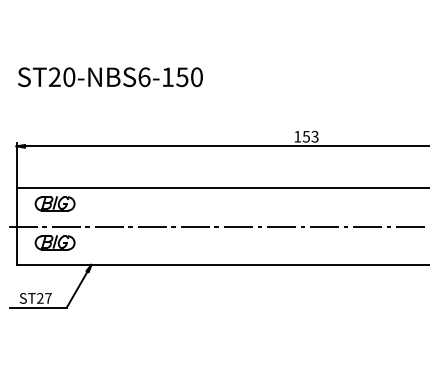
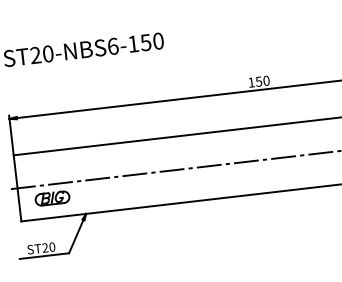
text: (314, 136) -> (265, 80), 153 -> 150
part: (54, 203) -> (48, 164), removed
text: (48, 298) -> (52, 247), ST27 -> ST20

